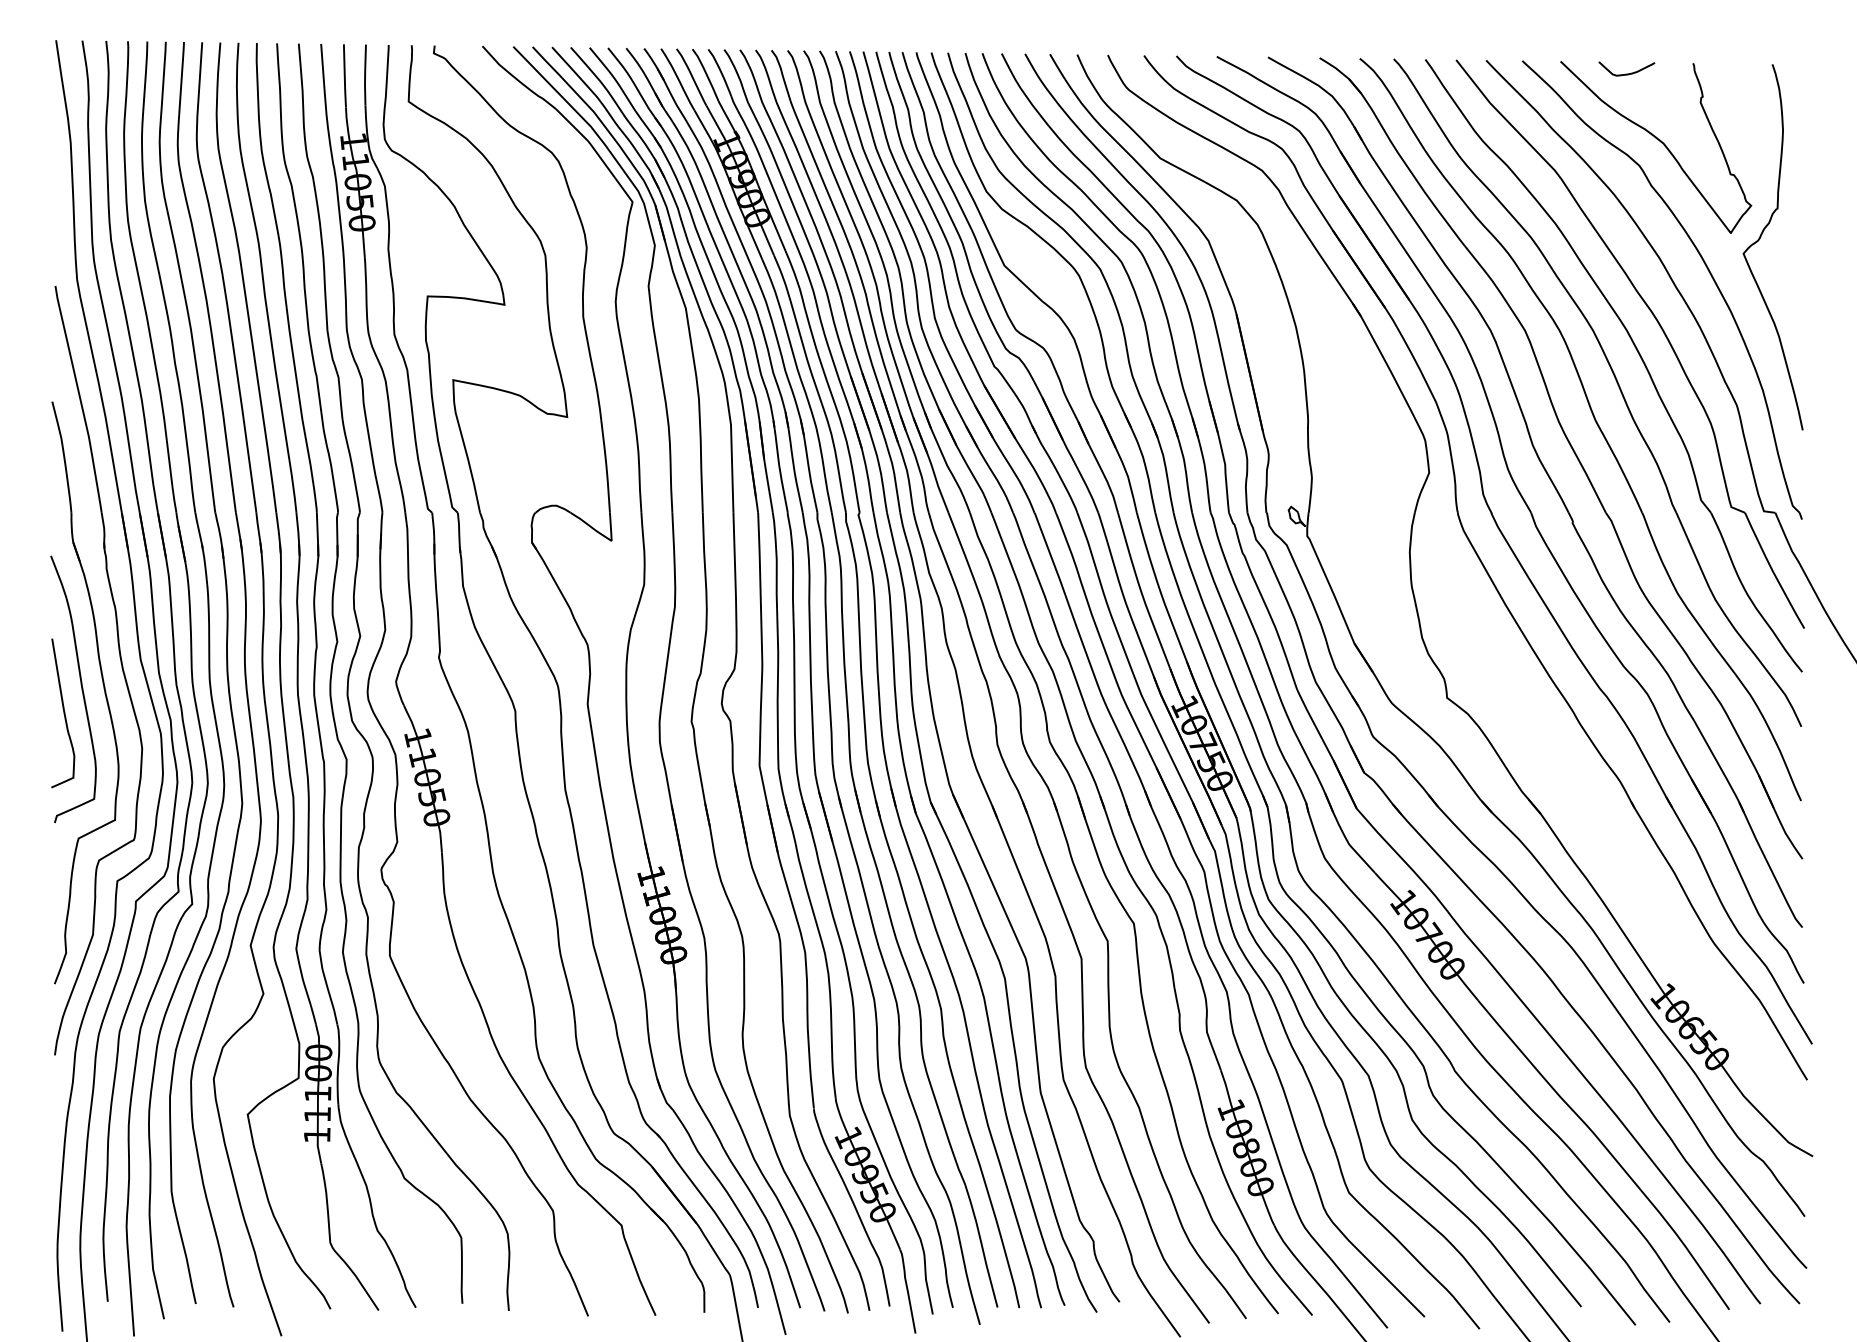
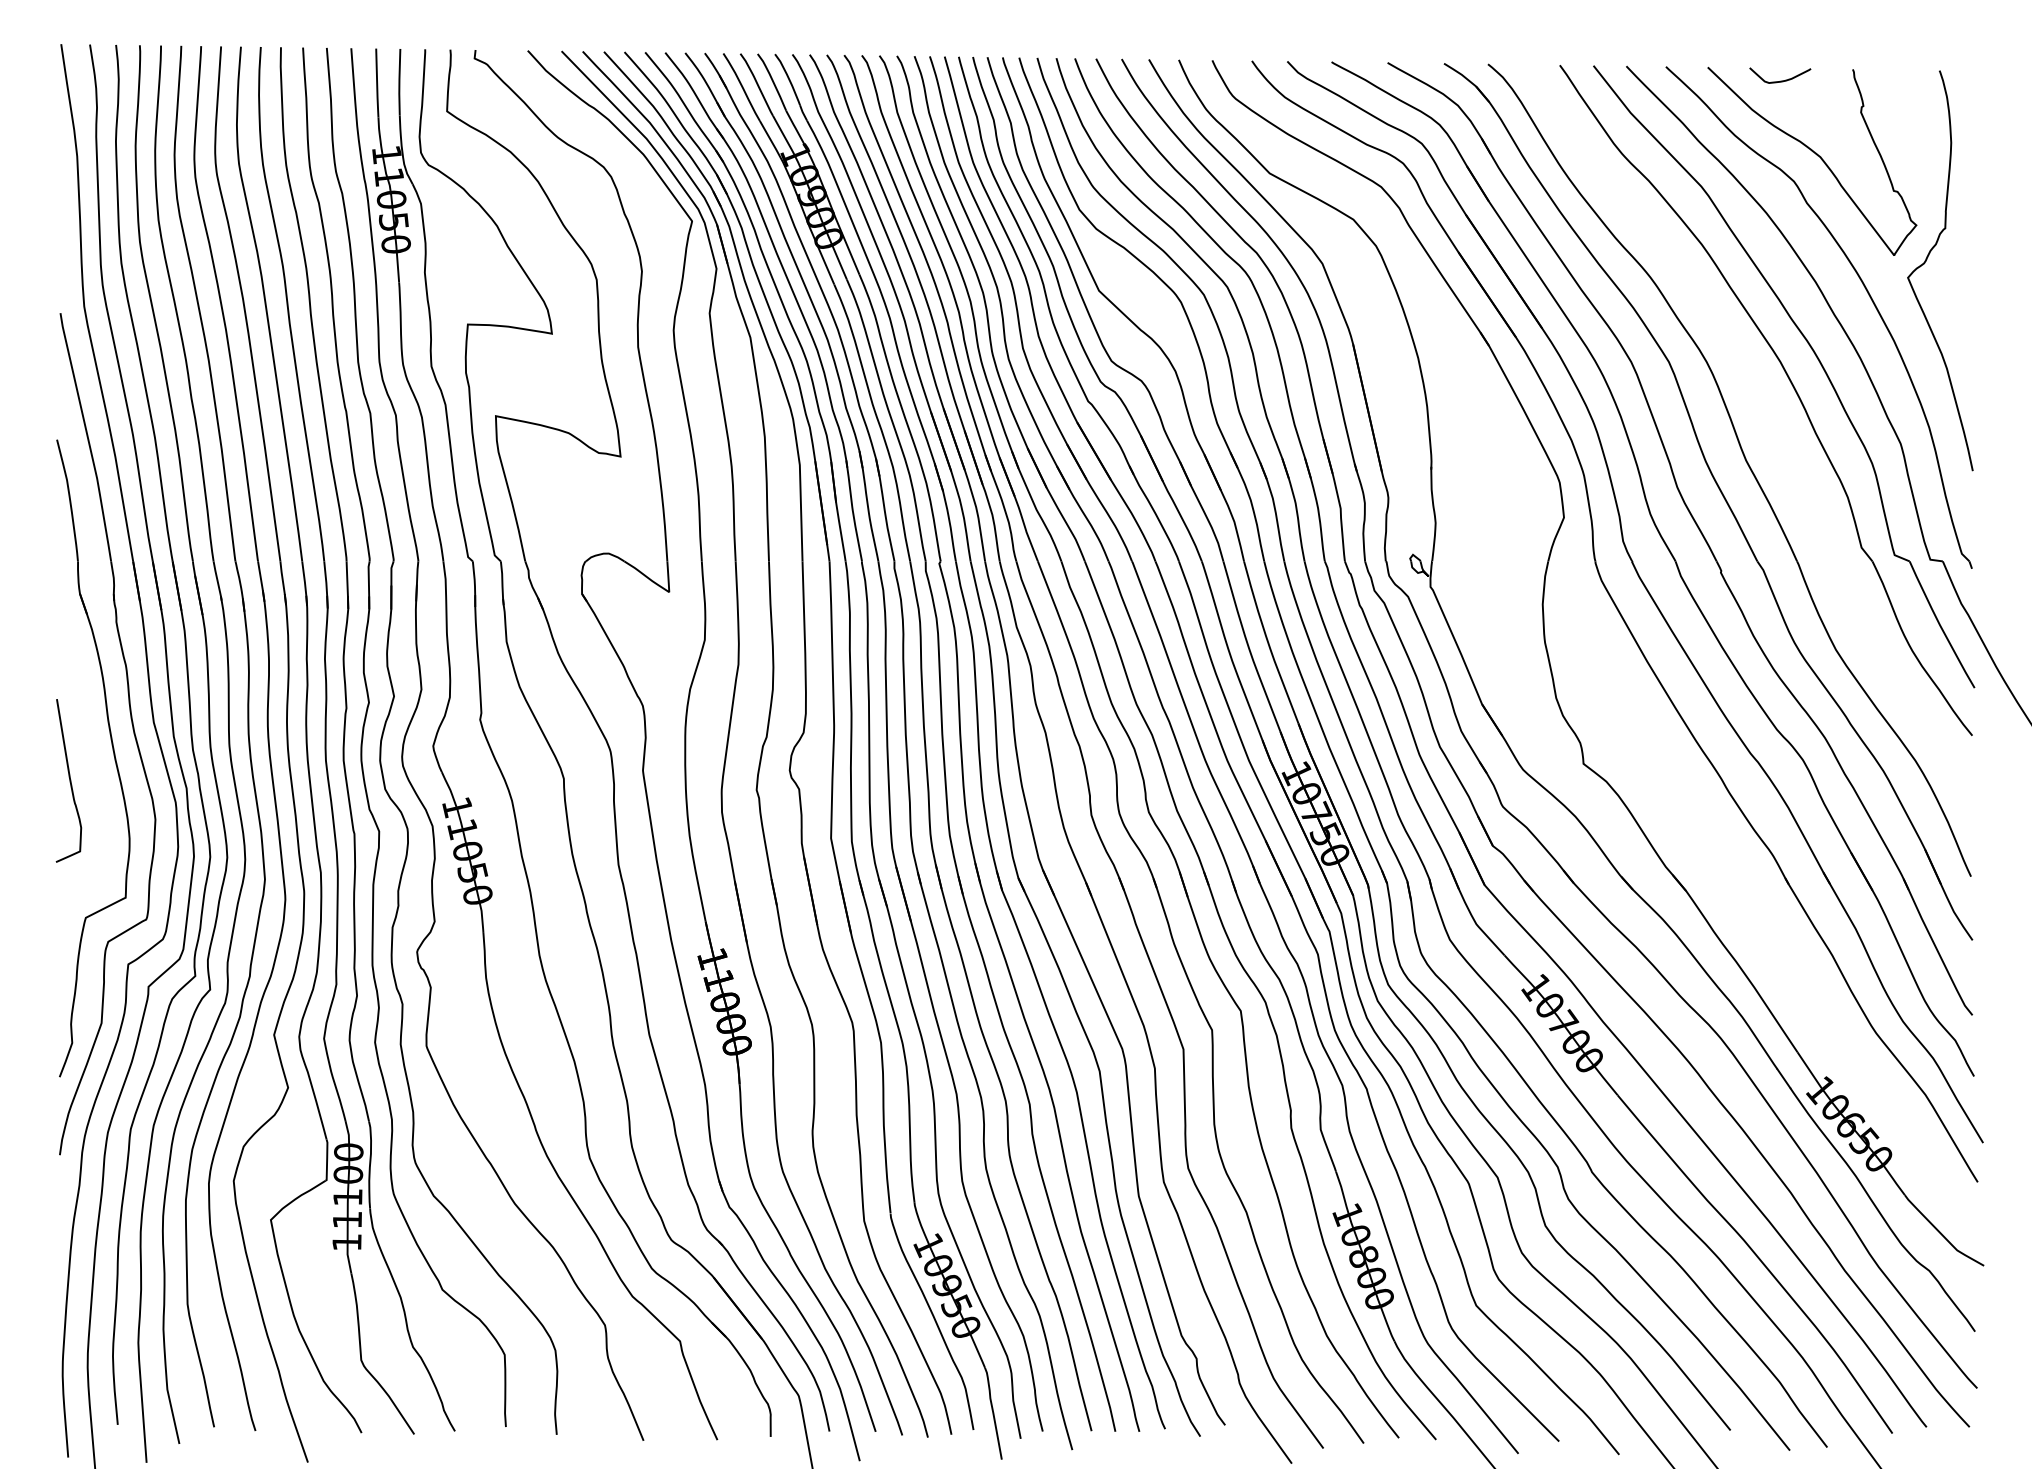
part: (1616, 384) -> (1769, 420), removed
curve: (81, 687) -> (88, 752), removed

